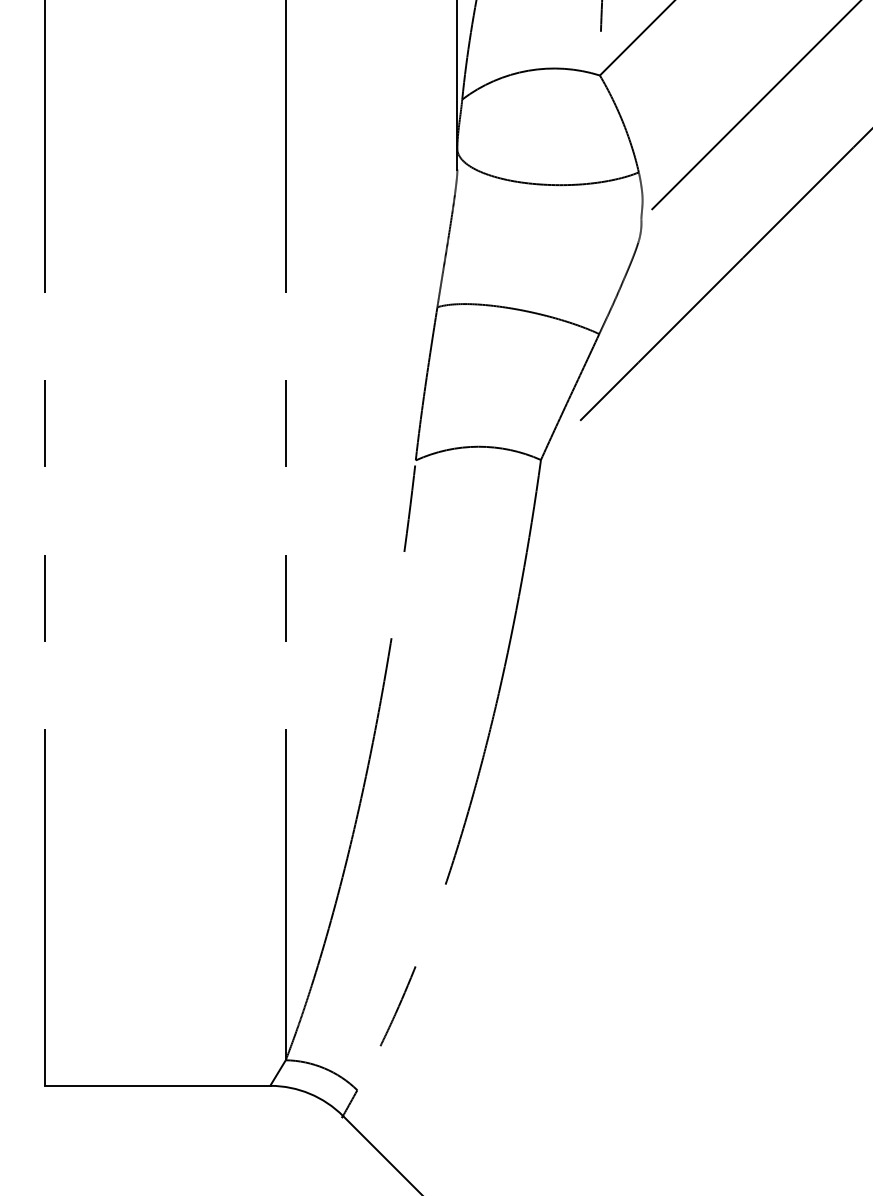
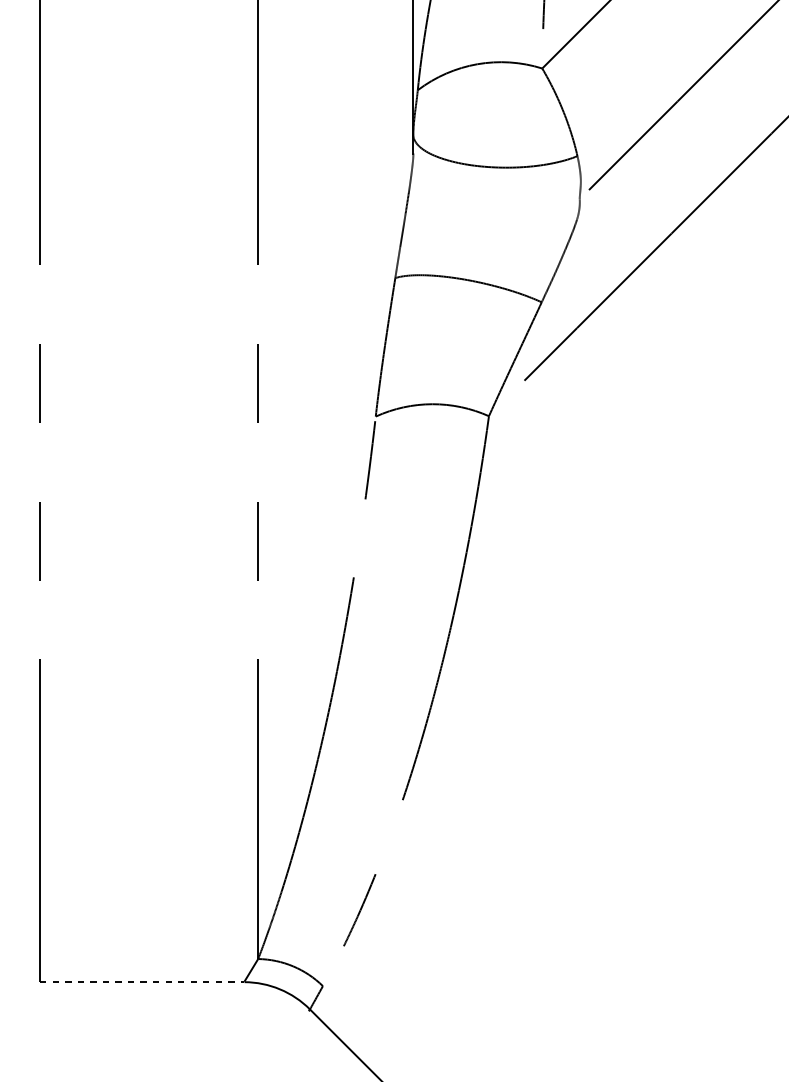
line: (157, 1085) -> (142, 981), solid -> dashed

